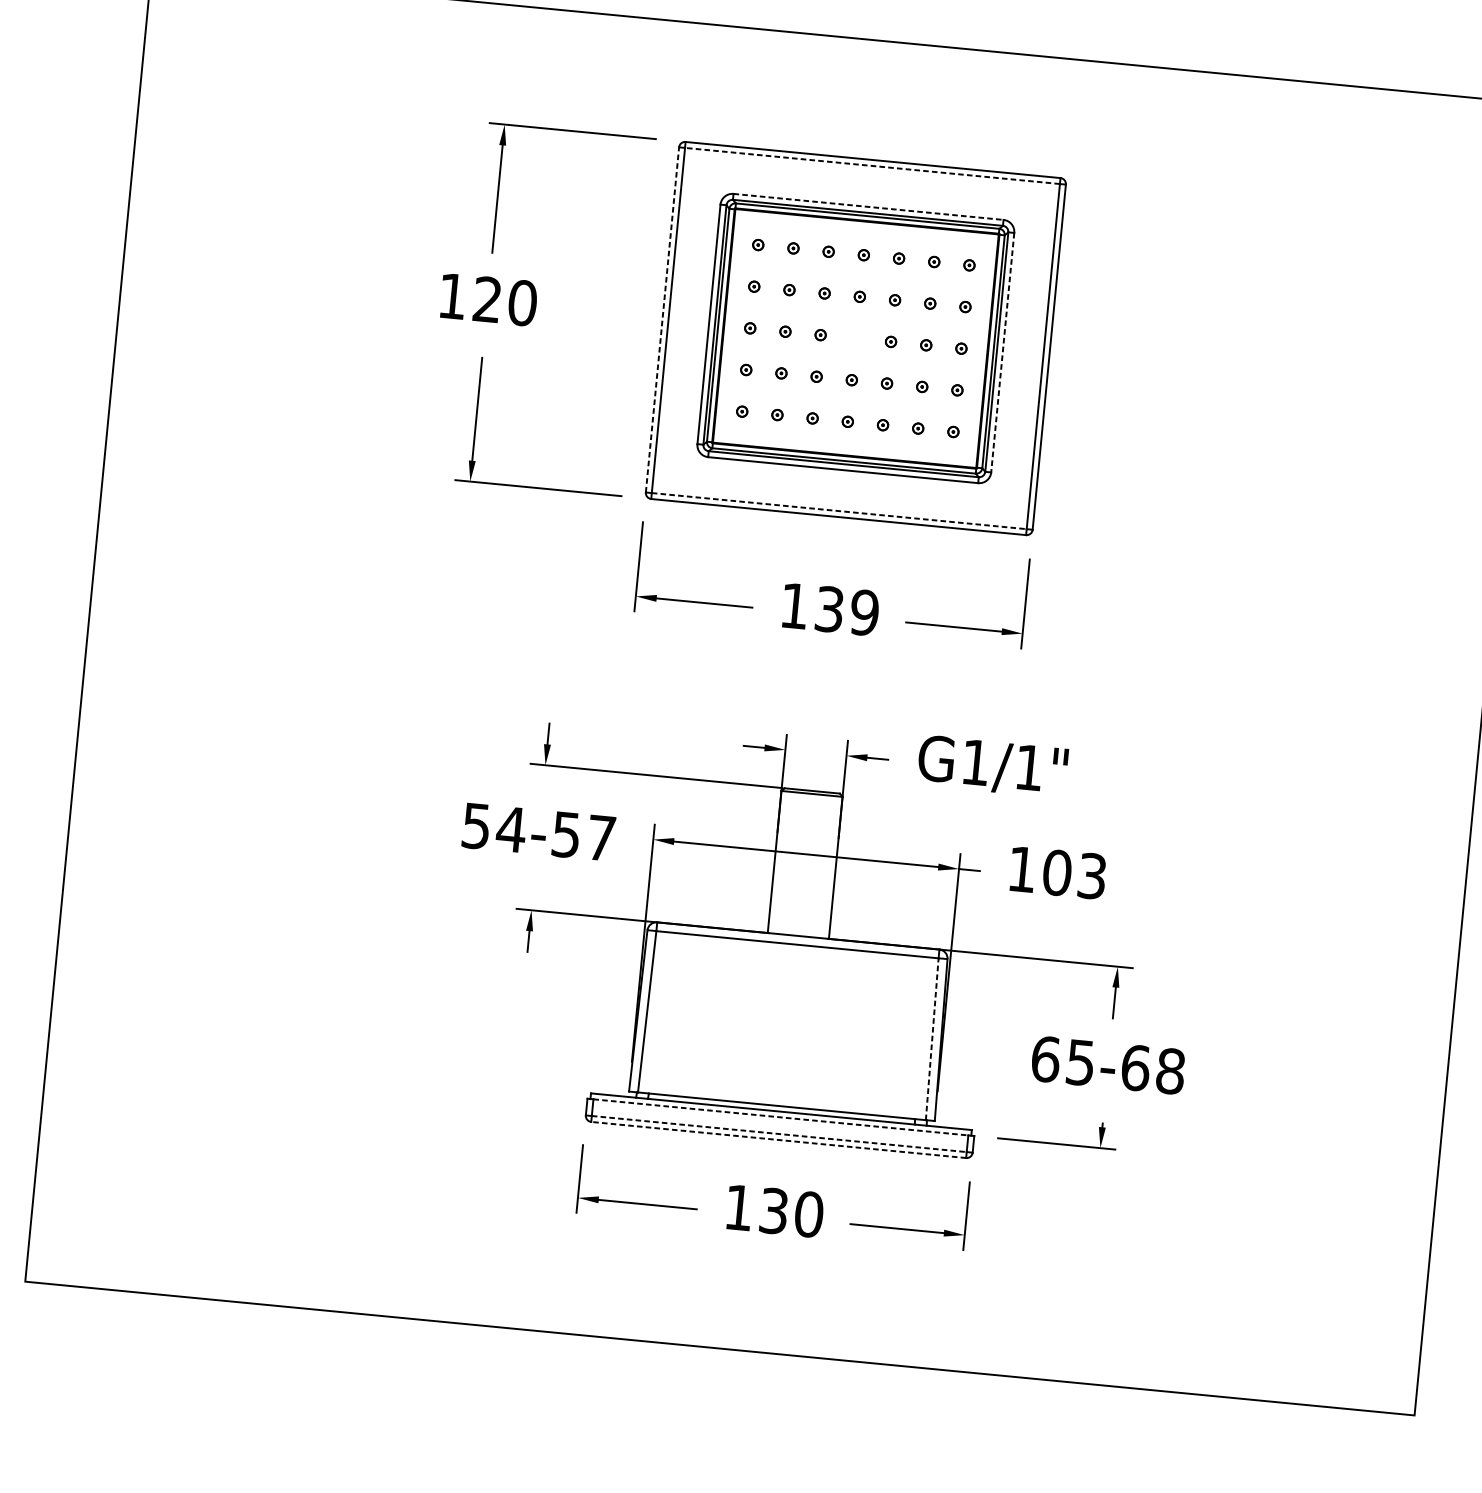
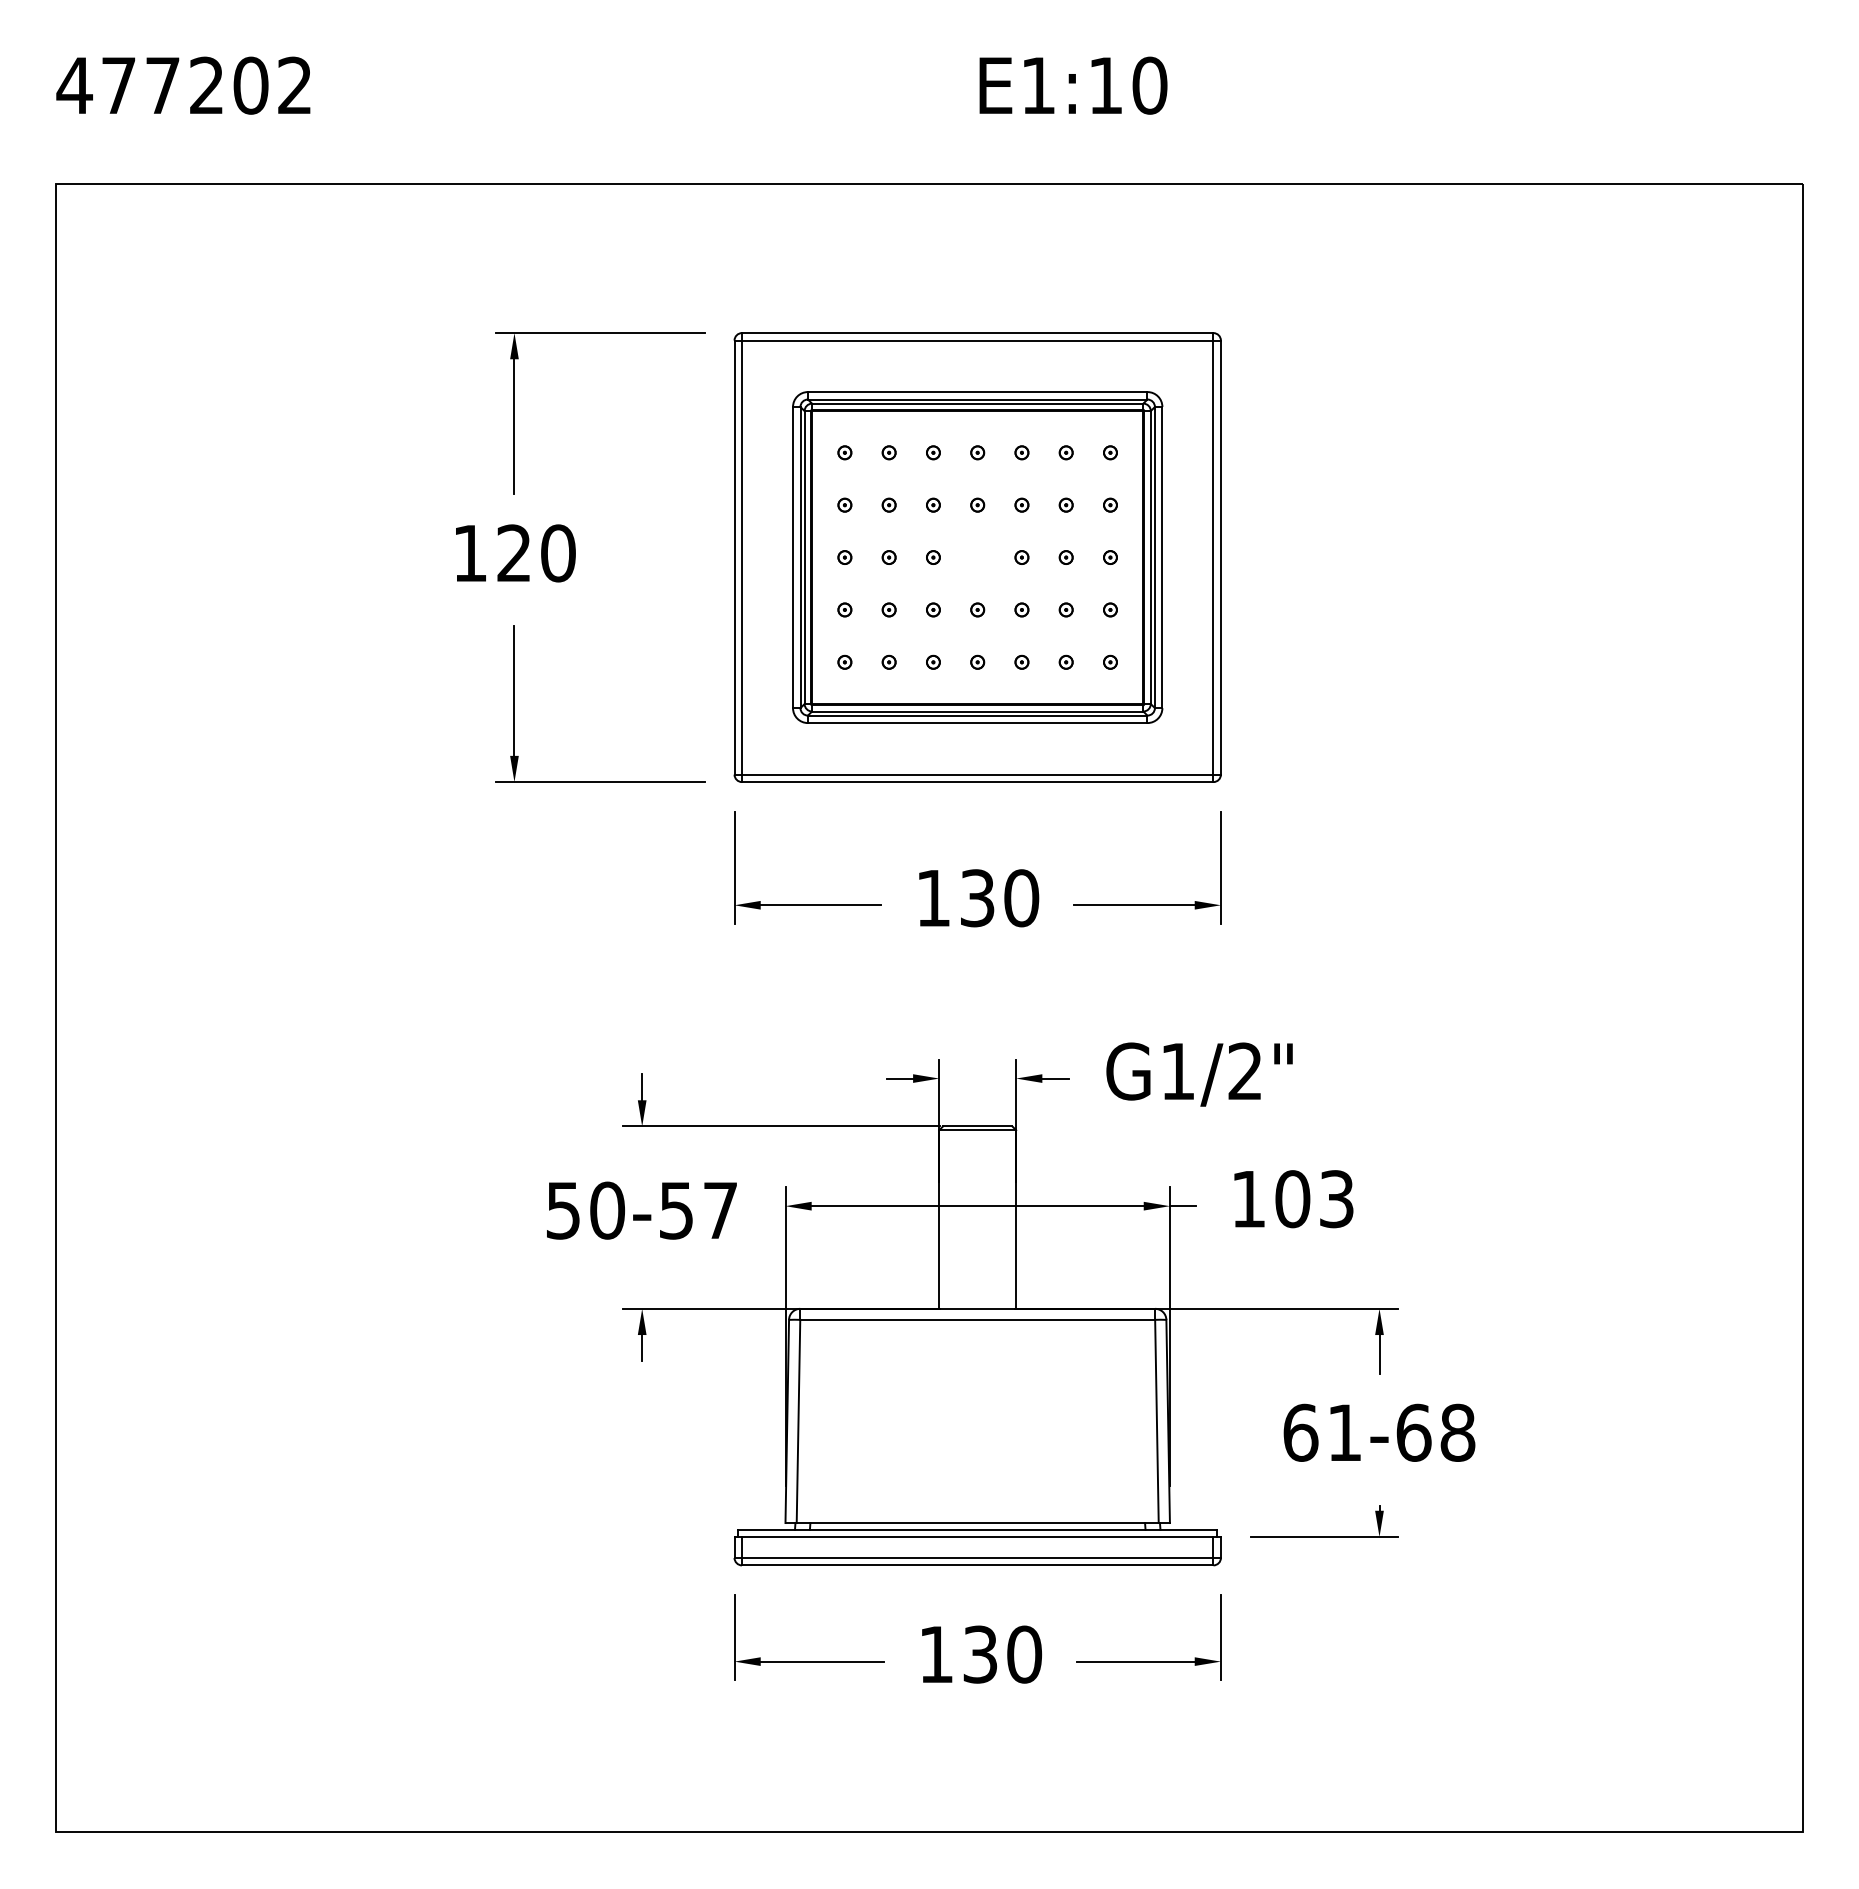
line: (872, 165) -> (977, 340), dashed -> solid
line: (868, 207) -> (977, 392), dashed -> solid
line: (662, 319) -> (734, 557), dashed -> solid
line: (1002, 352) -> (1162, 557), dashed -> solid
line: (839, 511) -> (977, 774), dashed -> solid
text: (864, 613) -> (1021, 898), 139 -> 130
text: (1028, 766) -> (1244, 1070), G1/1" -> G1/2"
text: (511, 829) -> (607, 1210), 54-57 -> 50-57
line: (931, 1039) -> (1156, 1421), dashed -> solid
text: (1080, 1062) -> (1344, 1432), 65-68 -> 61-68
line: (780, 1116) -> (977, 1536), dashed -> solid
line: (779, 1133) -> (977, 1557), dashed -> solid
line: (778, 1140) -> (977, 1565), dashed -> solid

